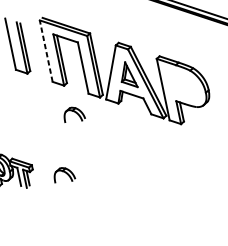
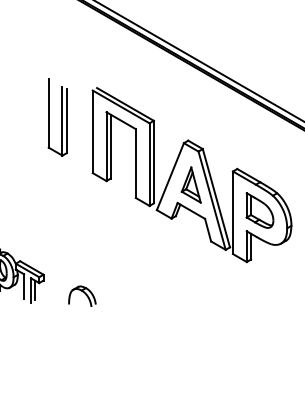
line: (46, 50) -> (92, 131), dashed -> solid
part: (182, 83) -> (259, 210), added
part: (73, 114) -> (111, 220), removed

